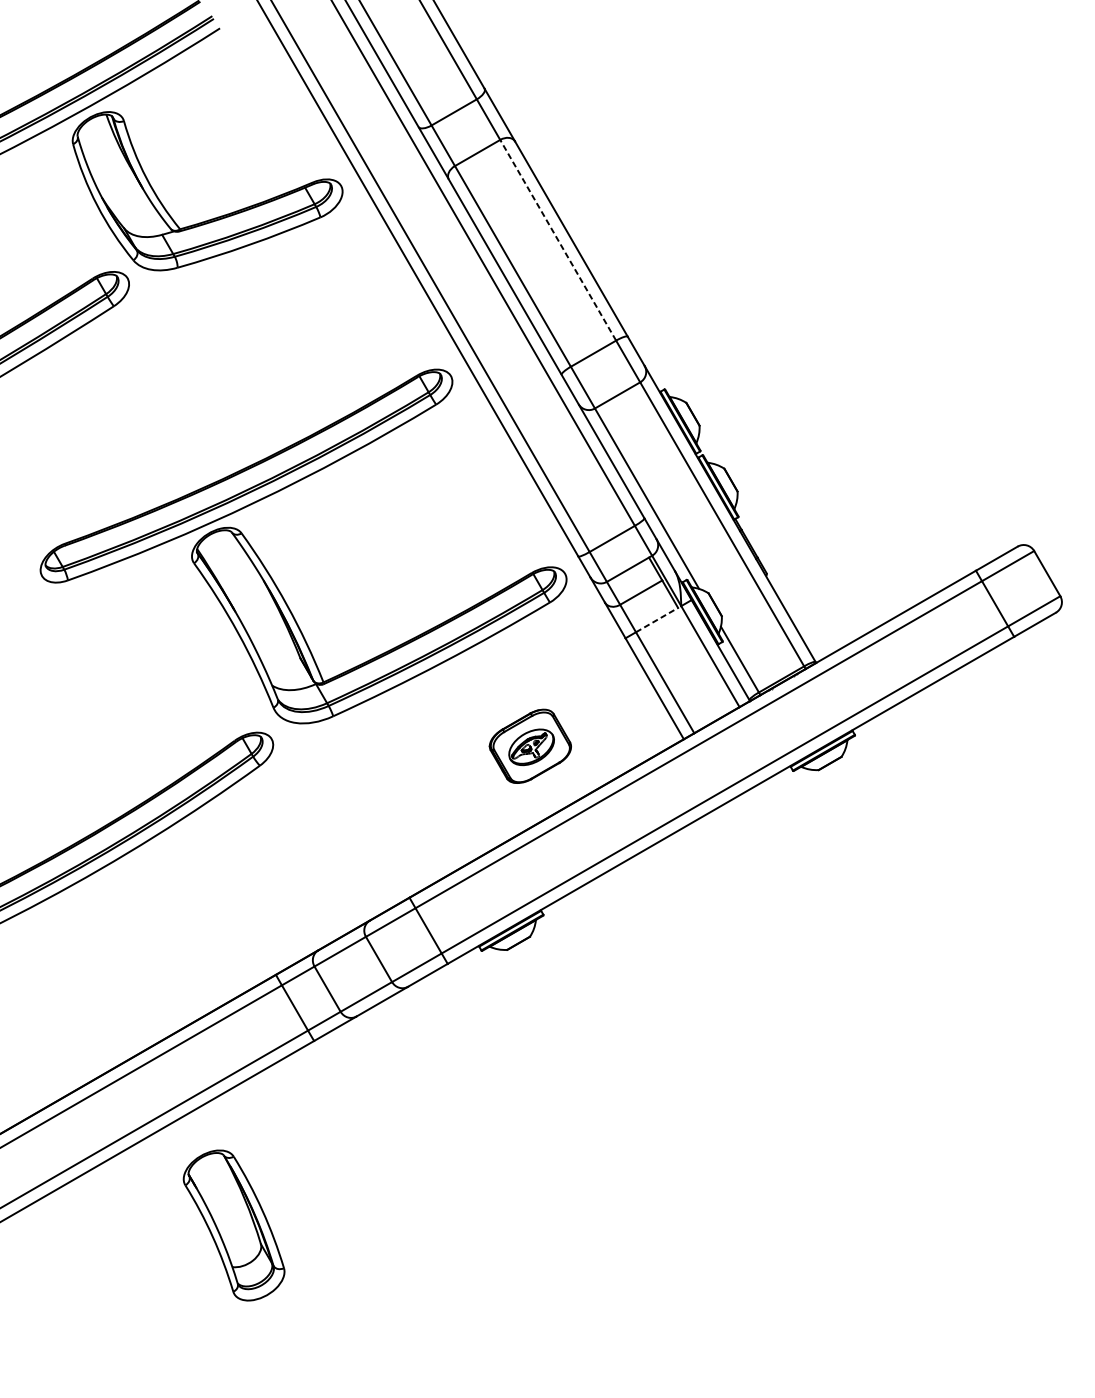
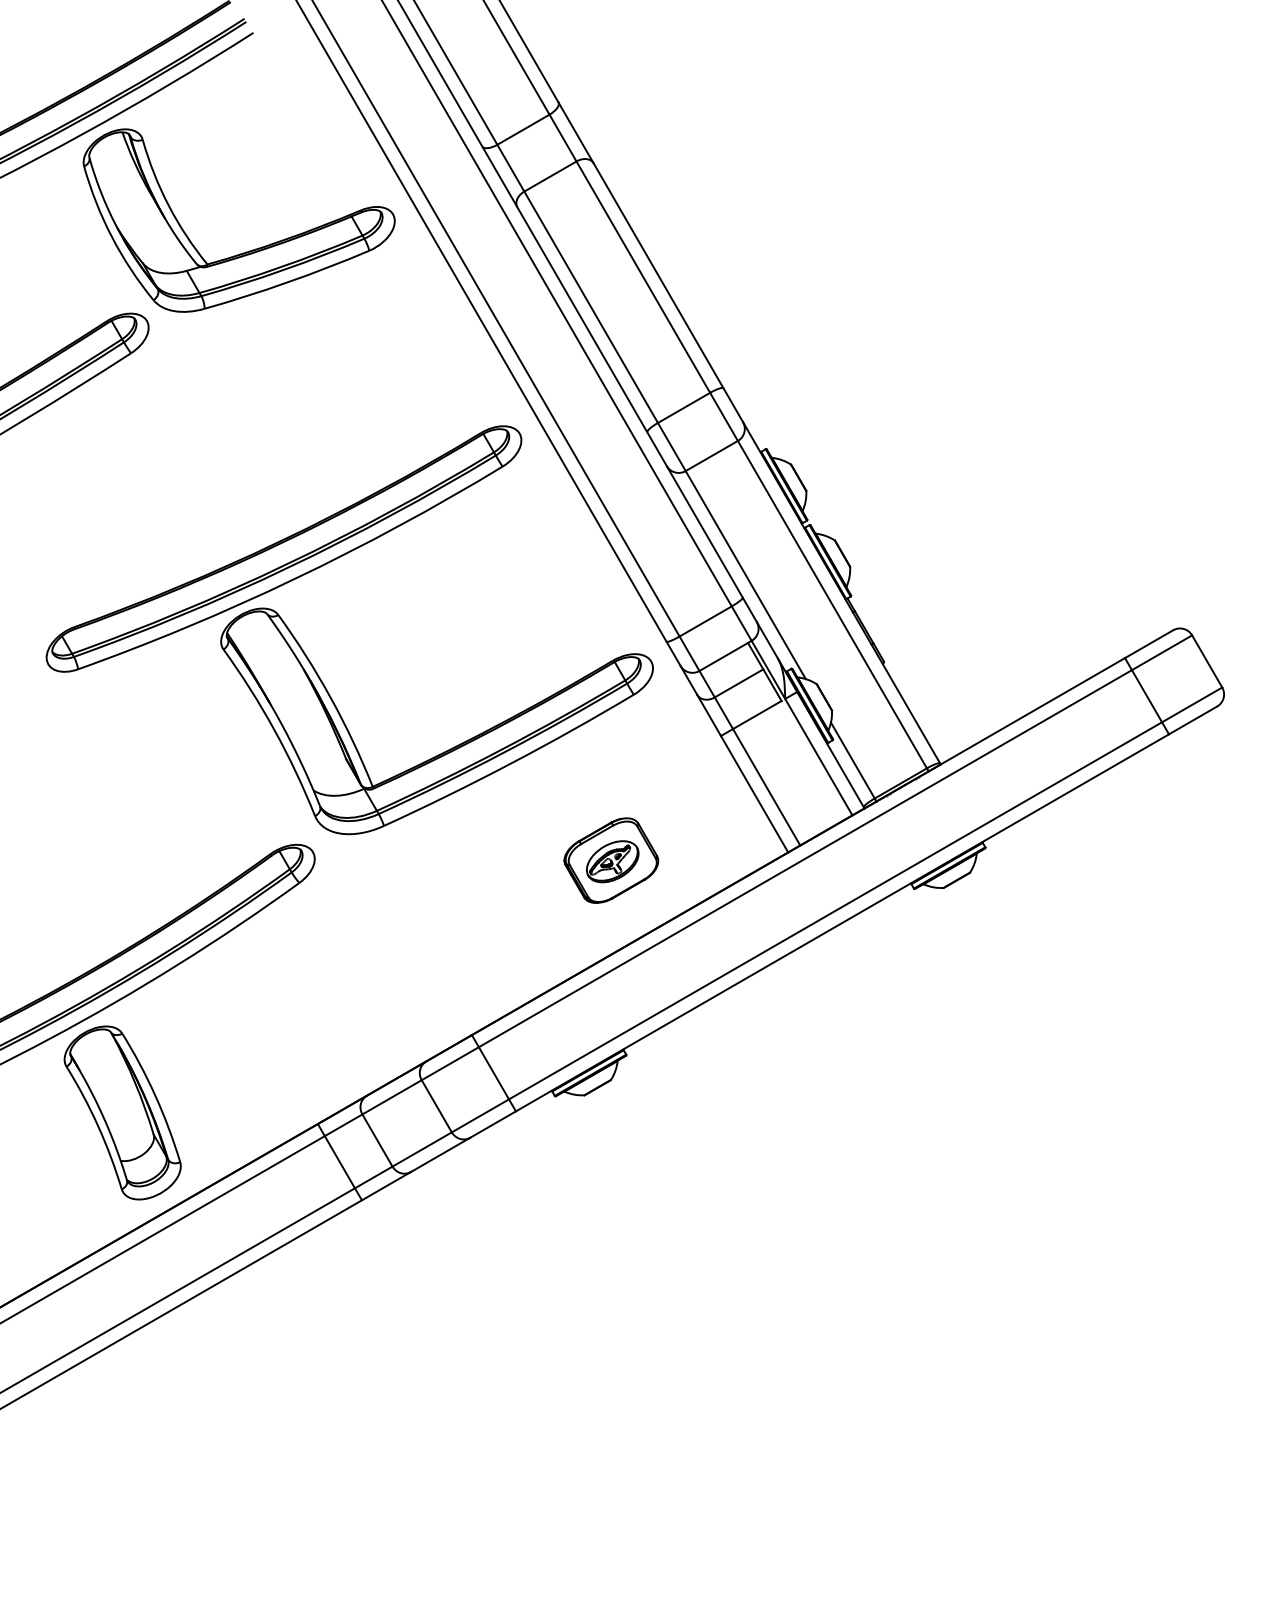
line: (558, 240) -> (643, 277), dashed -> solid
line: (657, 619) -> (757, 714), dashed -> solid
part: (233, 1225) -> (122, 1112), moved

